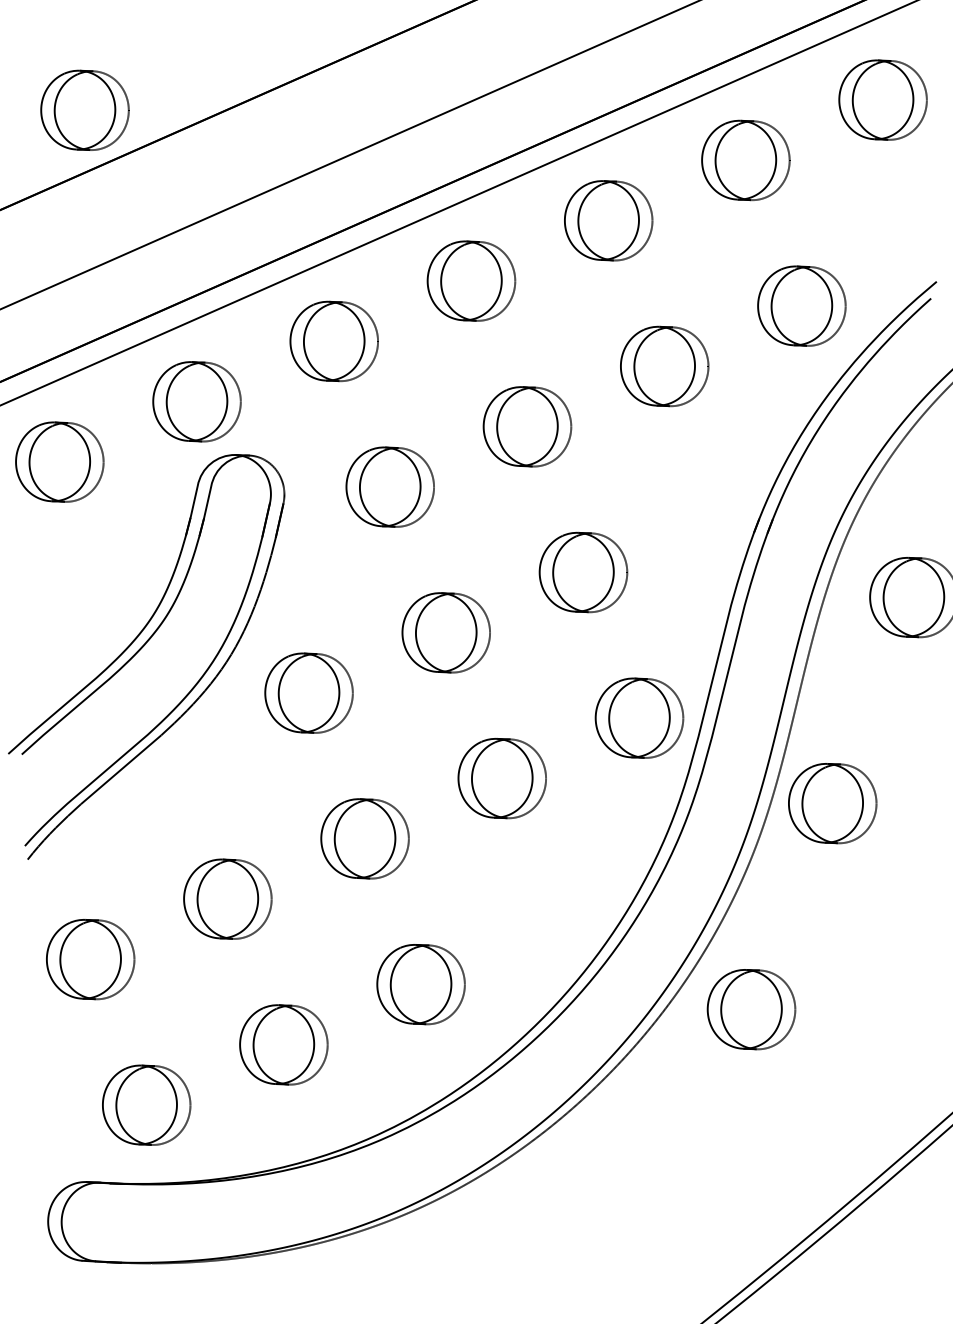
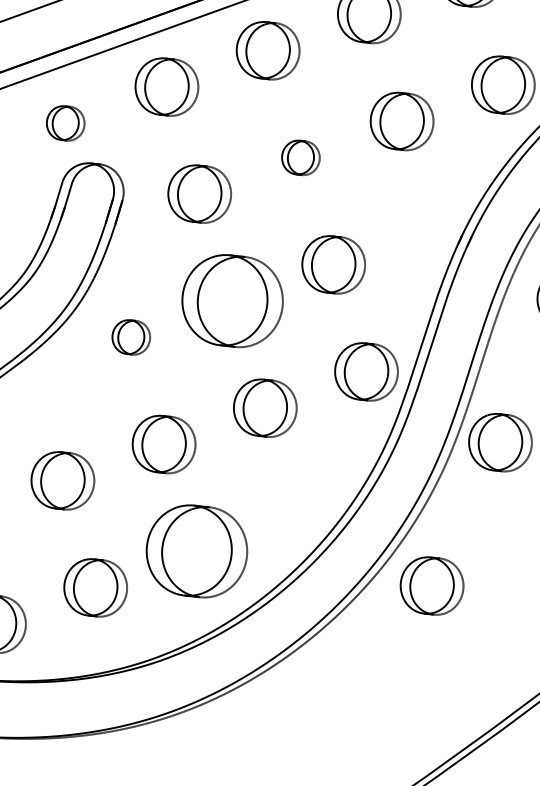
part: (196, 401) -> (65, 123), size x0.6
part: (527, 426) -> (300, 157), size x0.6
part: (445, 632) -> (231, 300), size x1.6
part: (308, 692) -> (130, 336), size x0.6
part: (420, 984) -> (196, 551), size x1.6

